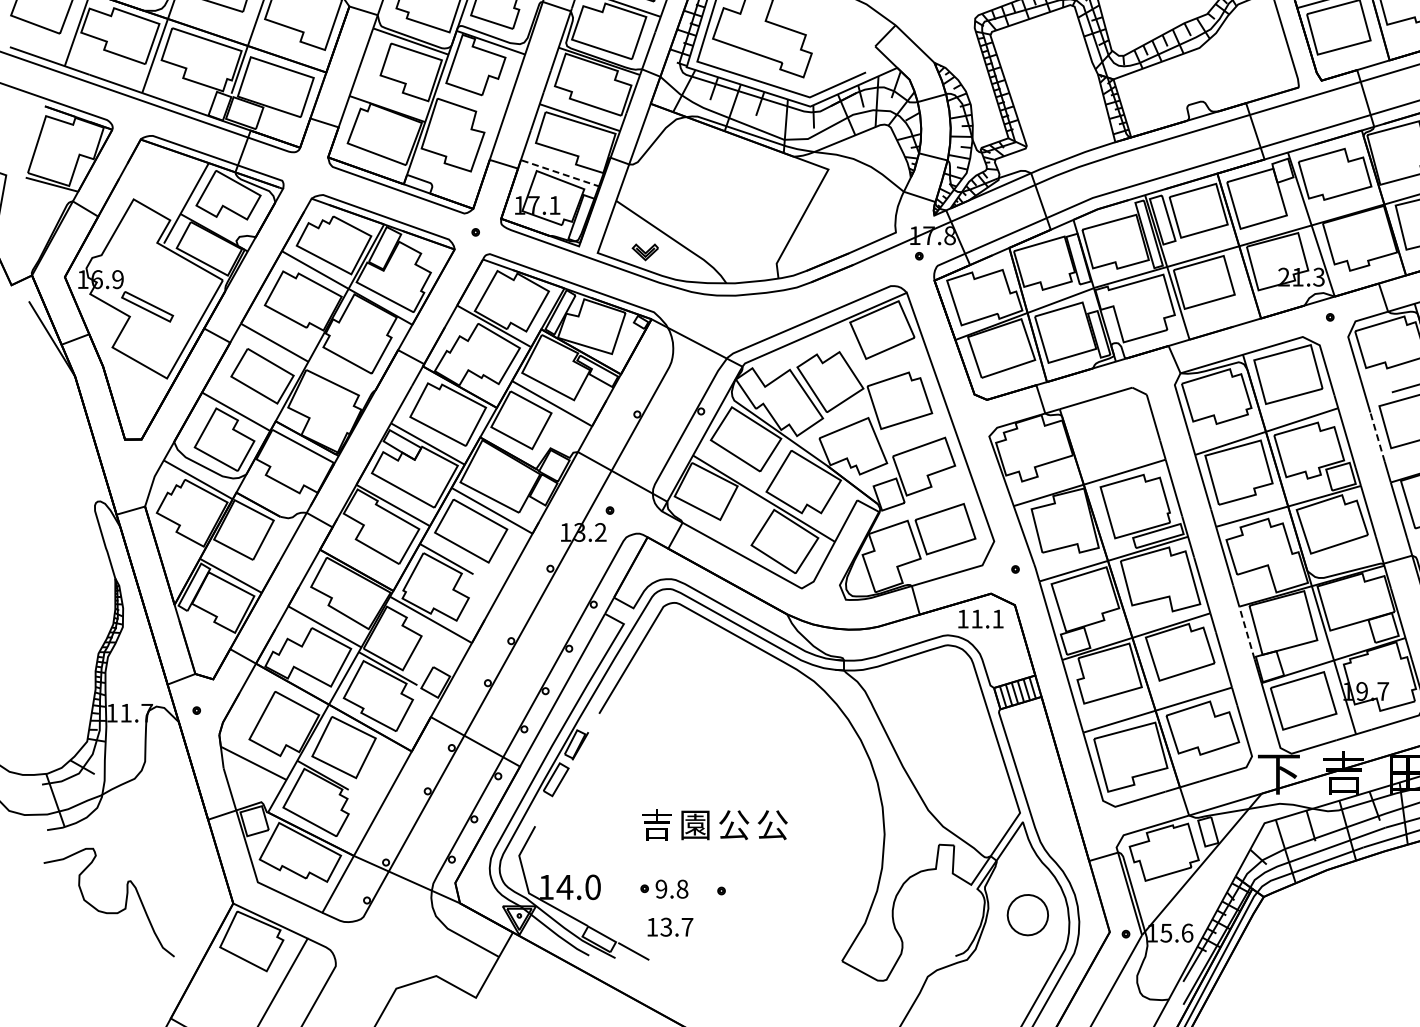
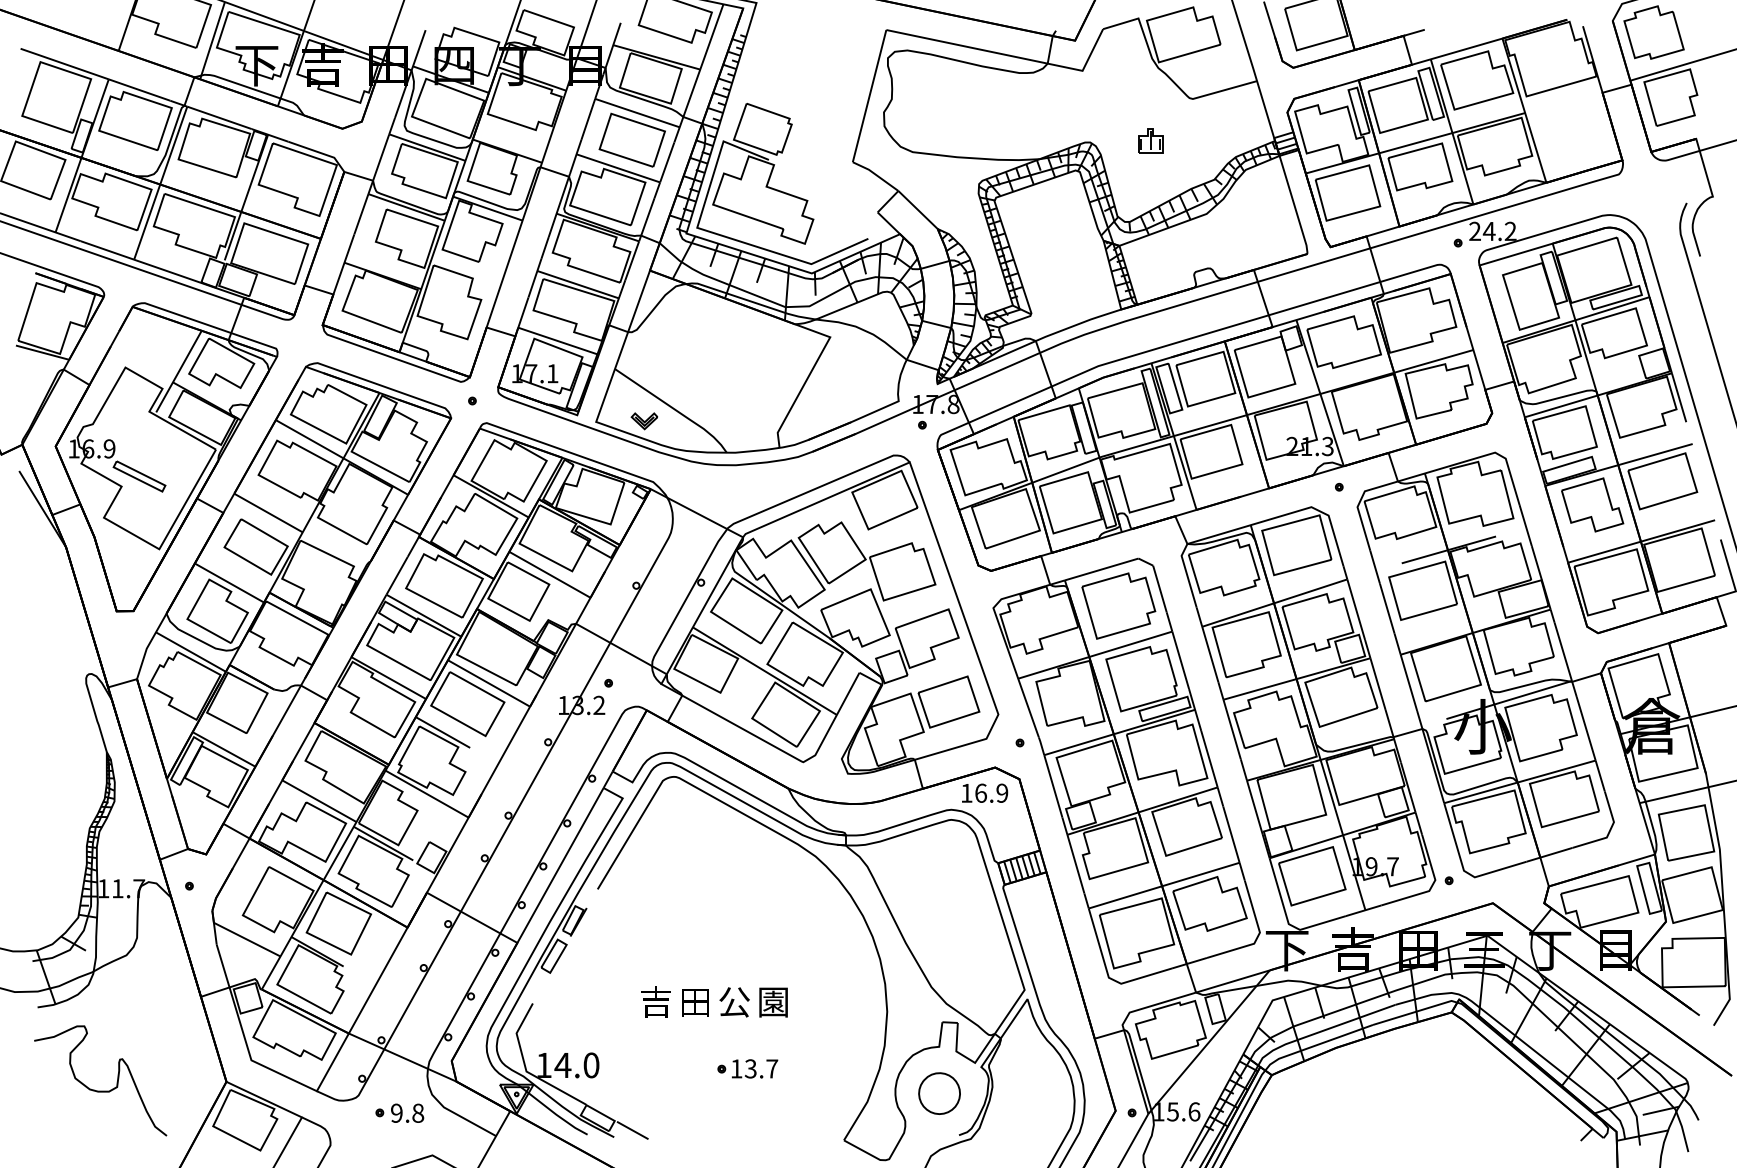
line: (560, 173) -> (558, 341), dashed -> solid
part: (1112, 433) -> (1118, 605), added
line: (1377, 436) -> (1387, 608), dashed -> solid
text: (987, 618) -> (991, 792), 11.1 -> 16.9
line: (1246, 633) -> (1254, 807), dashed -> solid
text: (695, 825) -> (695, 1002), 園 -> 田
text: (772, 825) -> (773, 1002), 公 -> 園
part: (664, 888) -> (399, 1112), moved
part: (1027, 915) -> (939, 1093), moved
text: (670, 926) -> (755, 1068), moved

